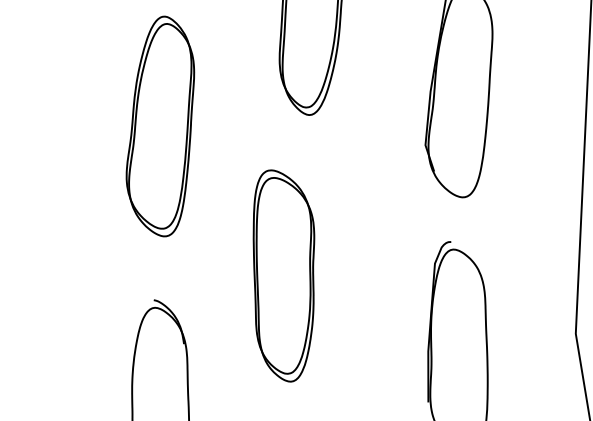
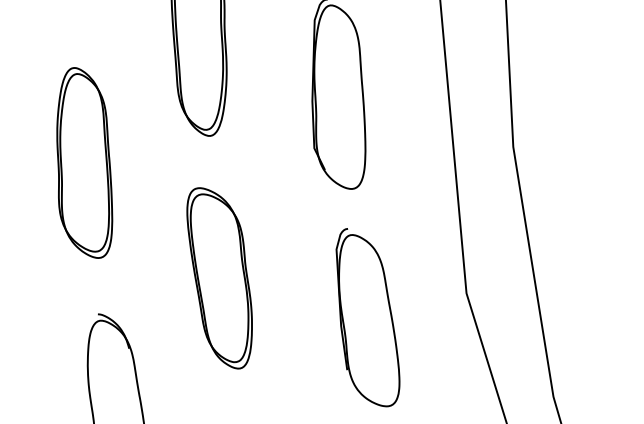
part: (281, 276) -> (219, 278), moved

